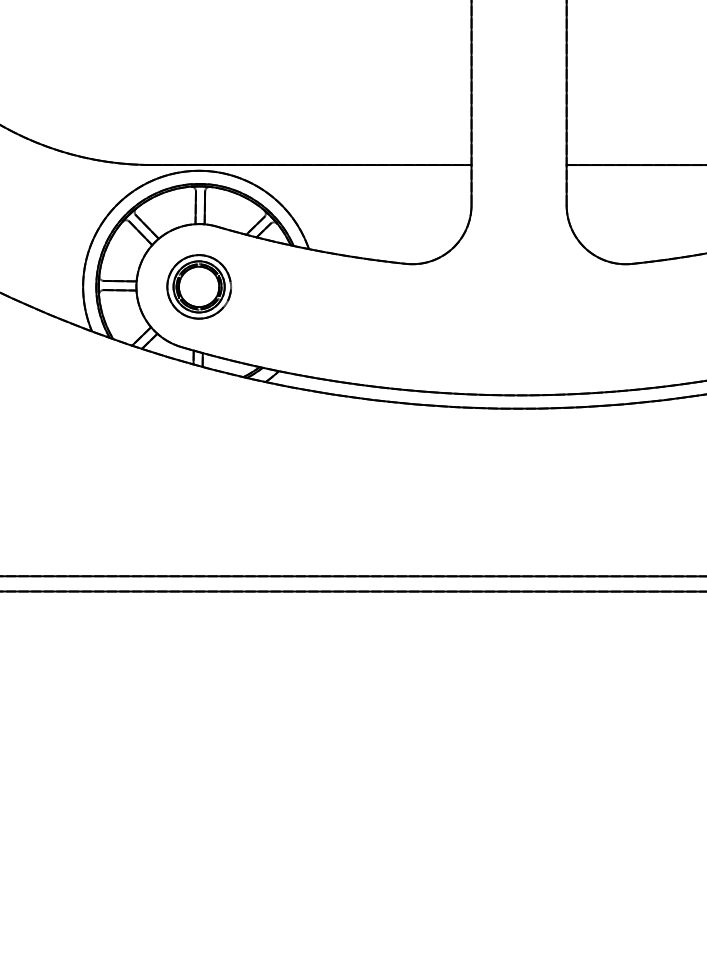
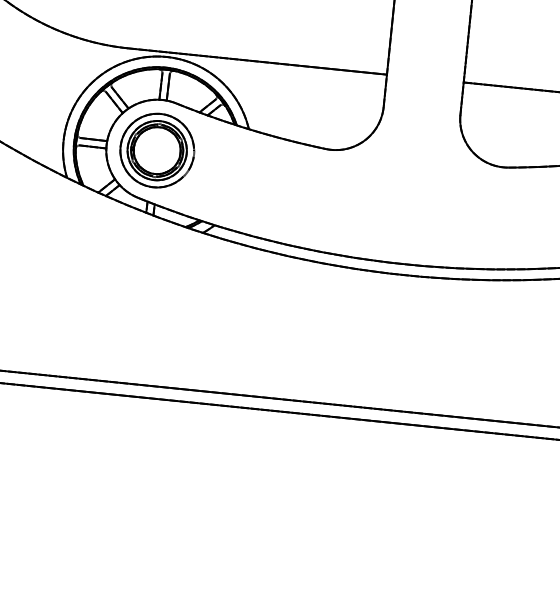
part: (198, 286) -> (156, 150), size x1.43

